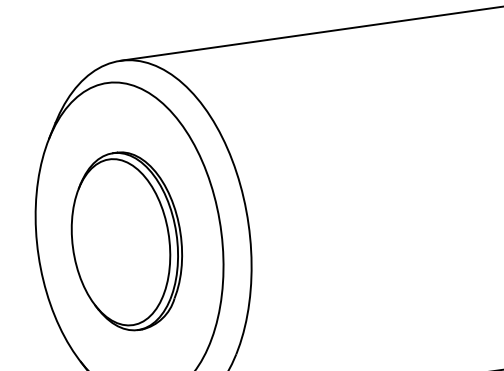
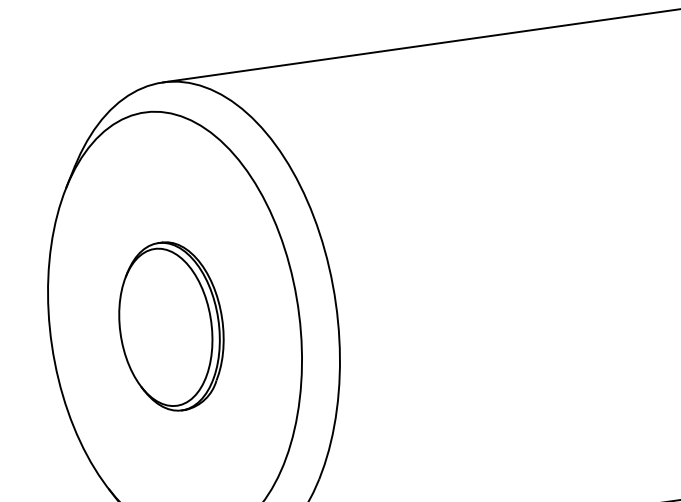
part: (126, 241) -> (171, 326), size x0.7

